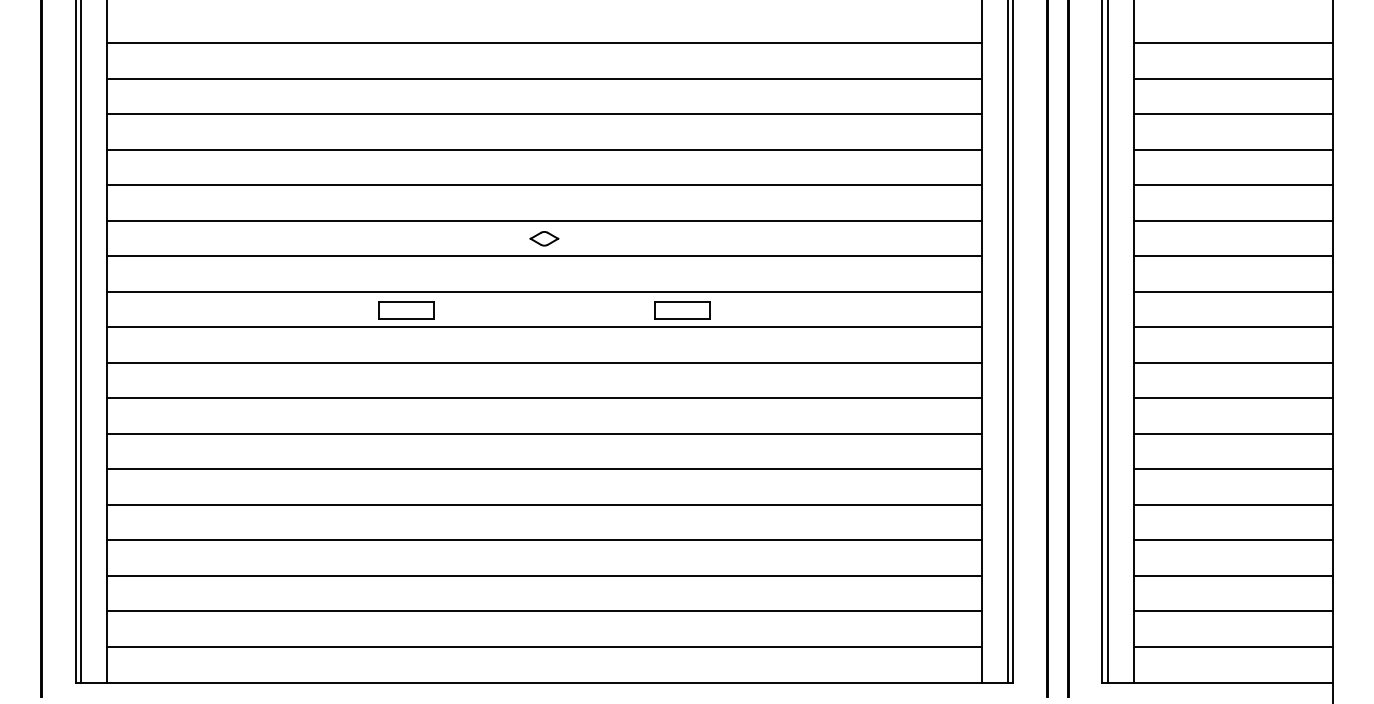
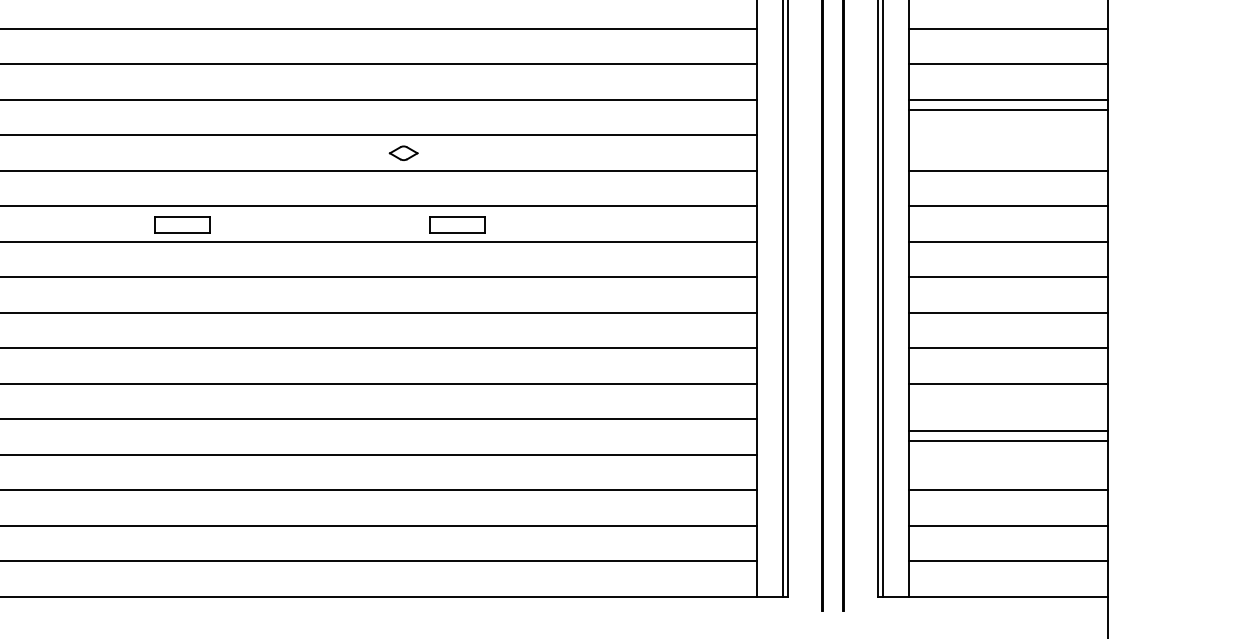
line: (1232, 220) -> (1007, 110), moved
part: (544, 238) -> (403, 153), moved
line: (1232, 504) -> (1007, 441), moved
line: (1232, 540) -> (1007, 431), moved

